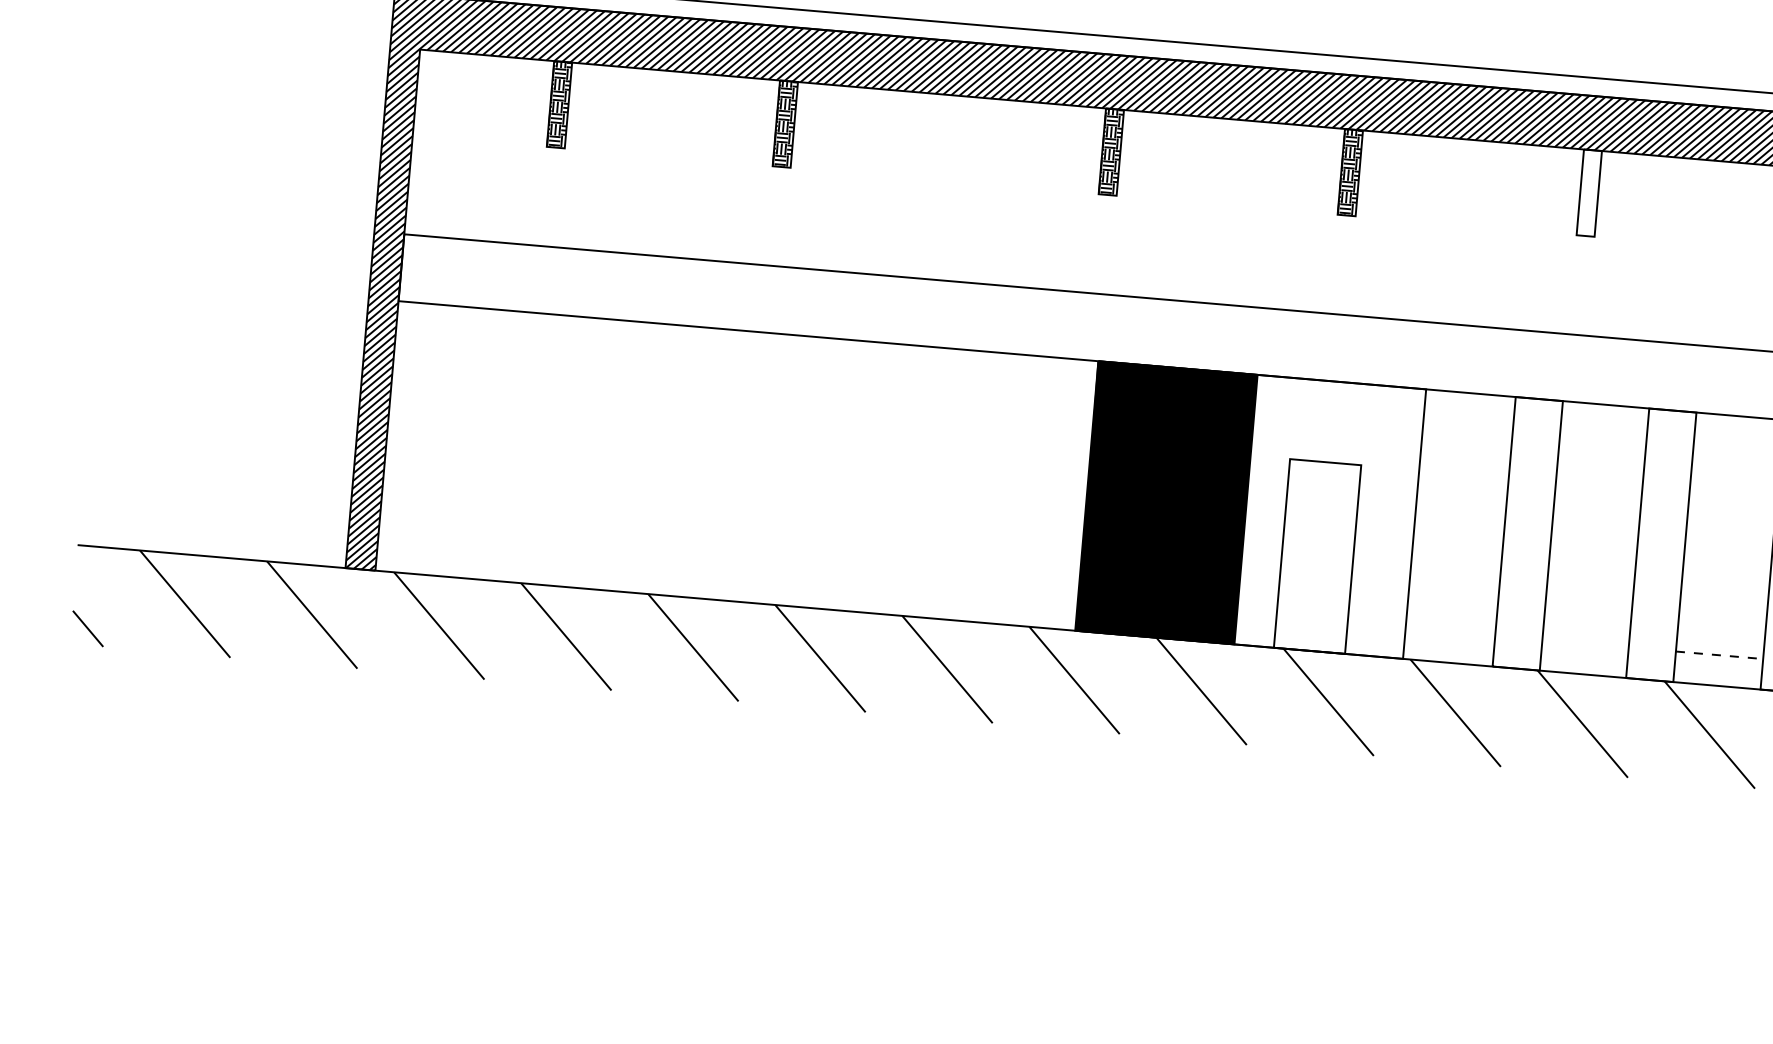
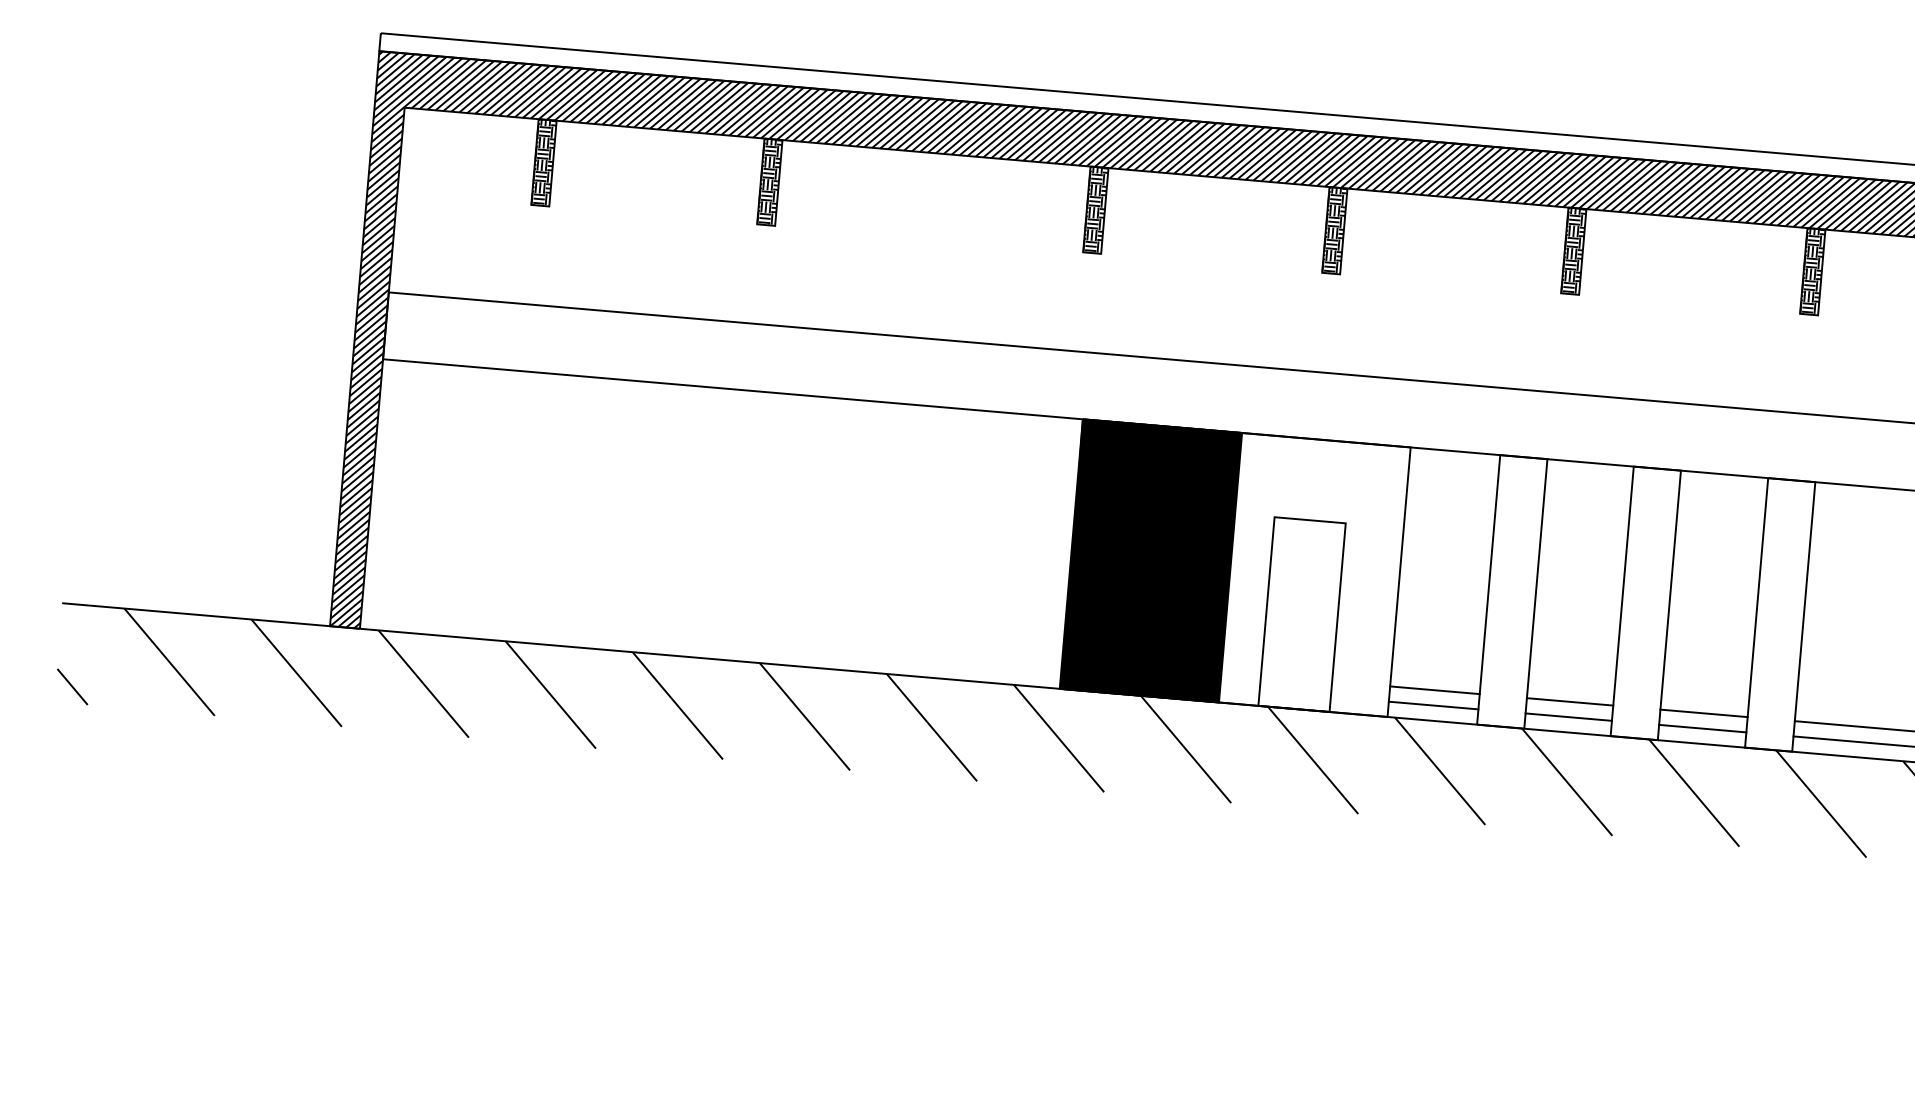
hatch: (1589, 192) -> (1573, 250), added
line: (1450, 632) -> (1434, 690), added
line: (1585, 643) -> (1569, 701), added
line: (1449, 647) -> (1433, 705), added
line: (1720, 655) -> (1704, 713), dashed -> solid
line: (1584, 658) -> (1568, 716), added
line: (1718, 670) -> (1702, 728), added

